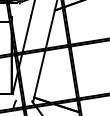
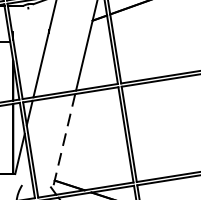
line: (39, 76) -> (64, 141), solid -> dashed

